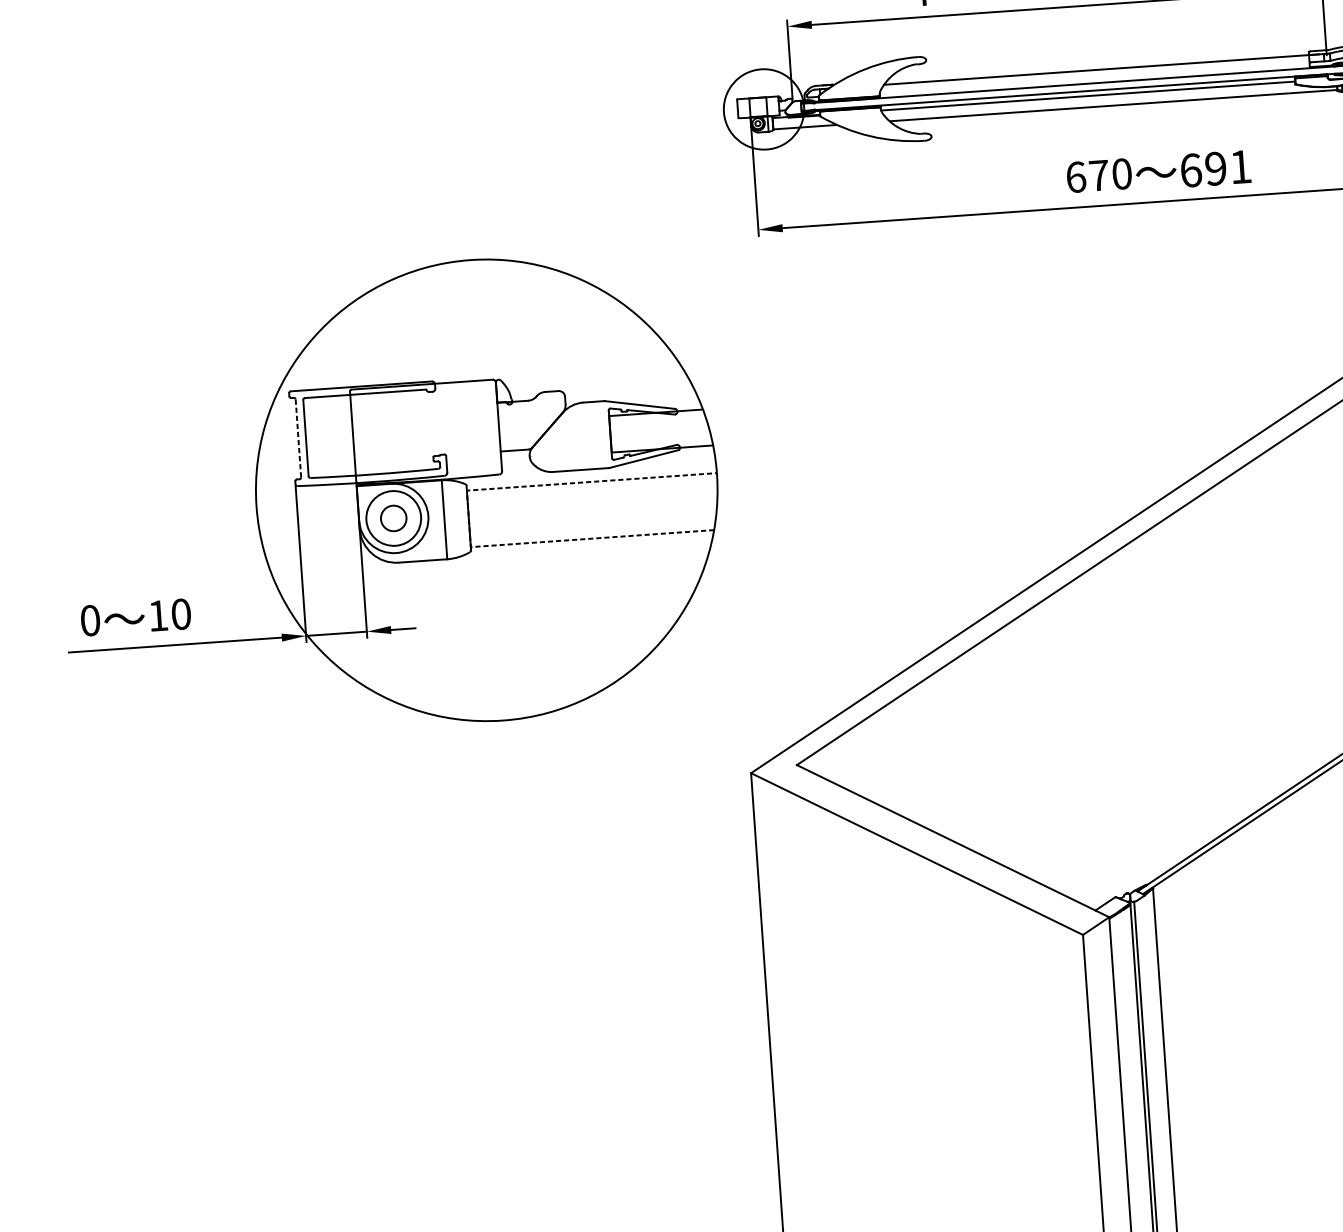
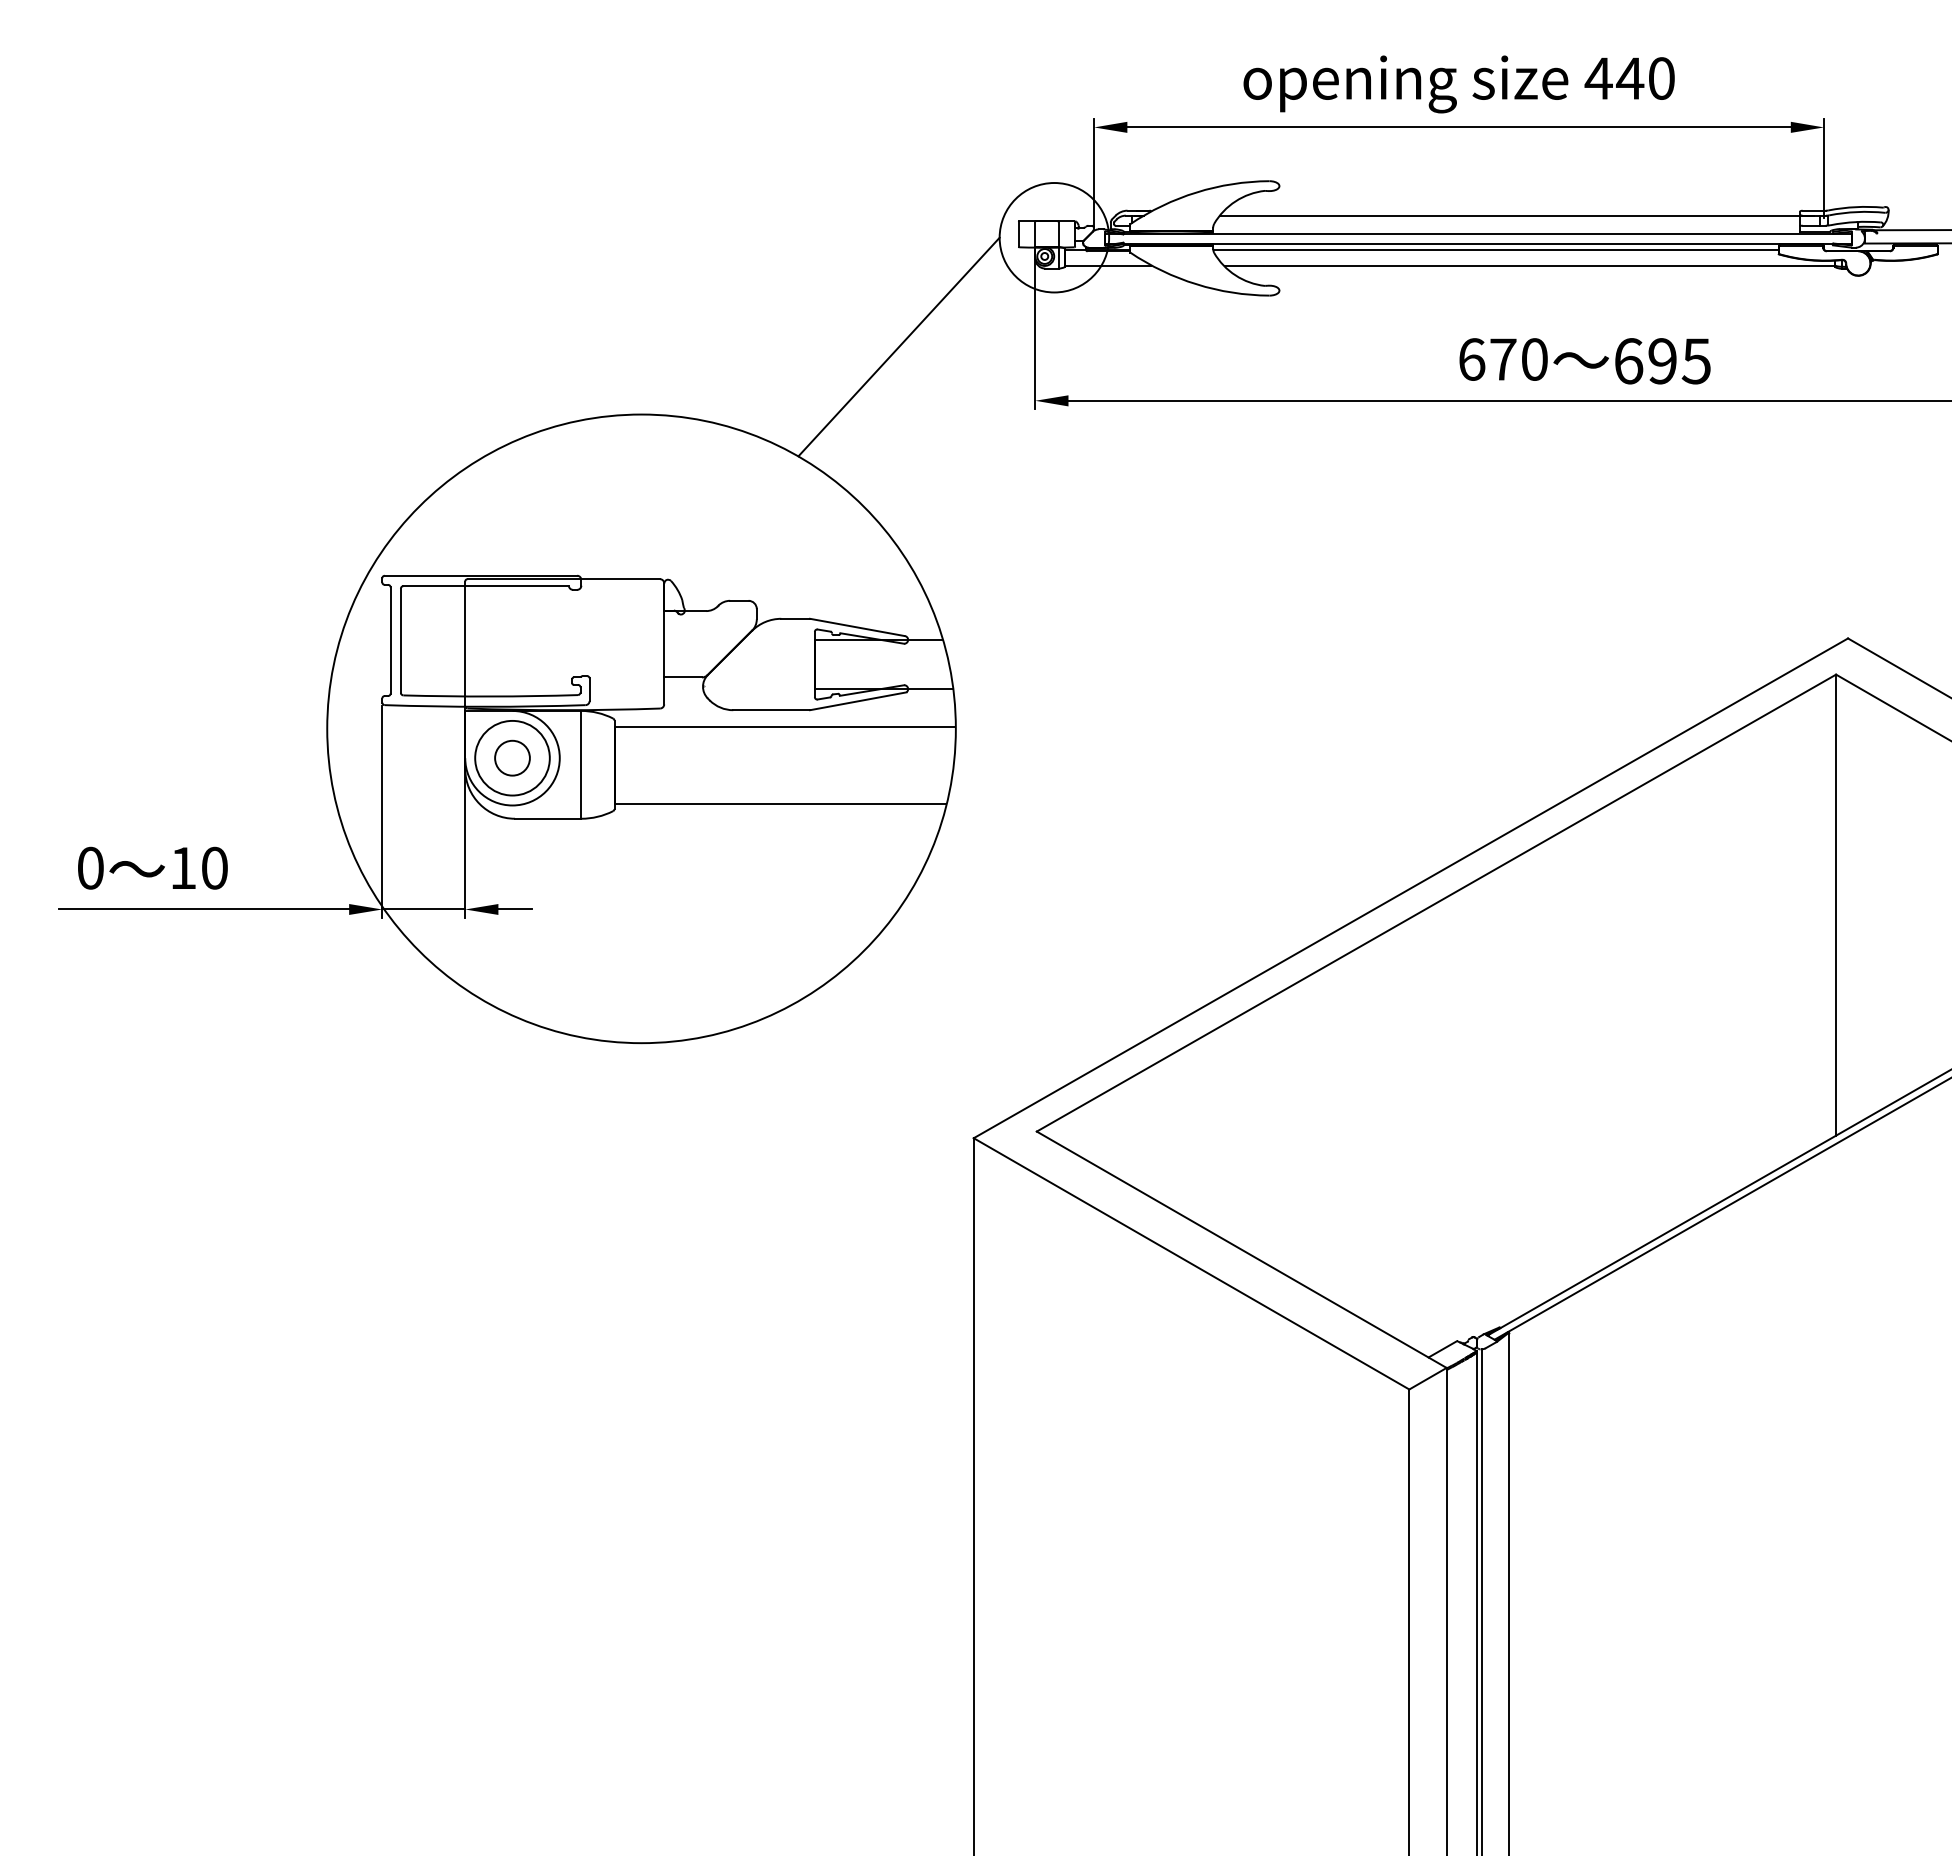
text: (1239, 167) -> (1695, 361), 691 -> 695
line: (655, 197) -> (898, 346), added
line: (298, 437) -> (390, 639), dashed -> solid
line: (468, 514) -> (614, 760), dashed -> solid

